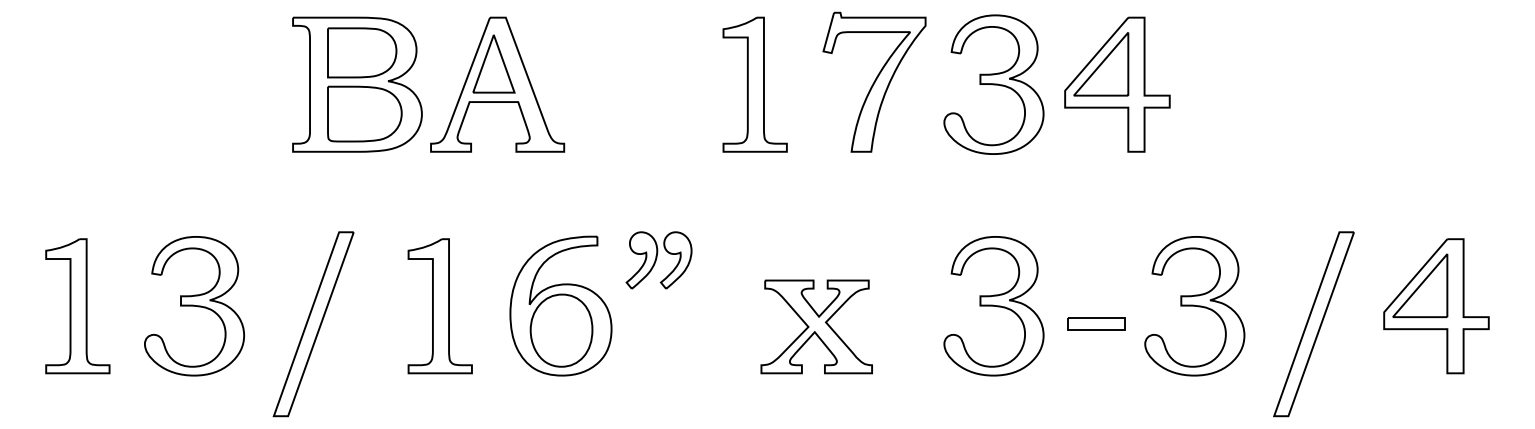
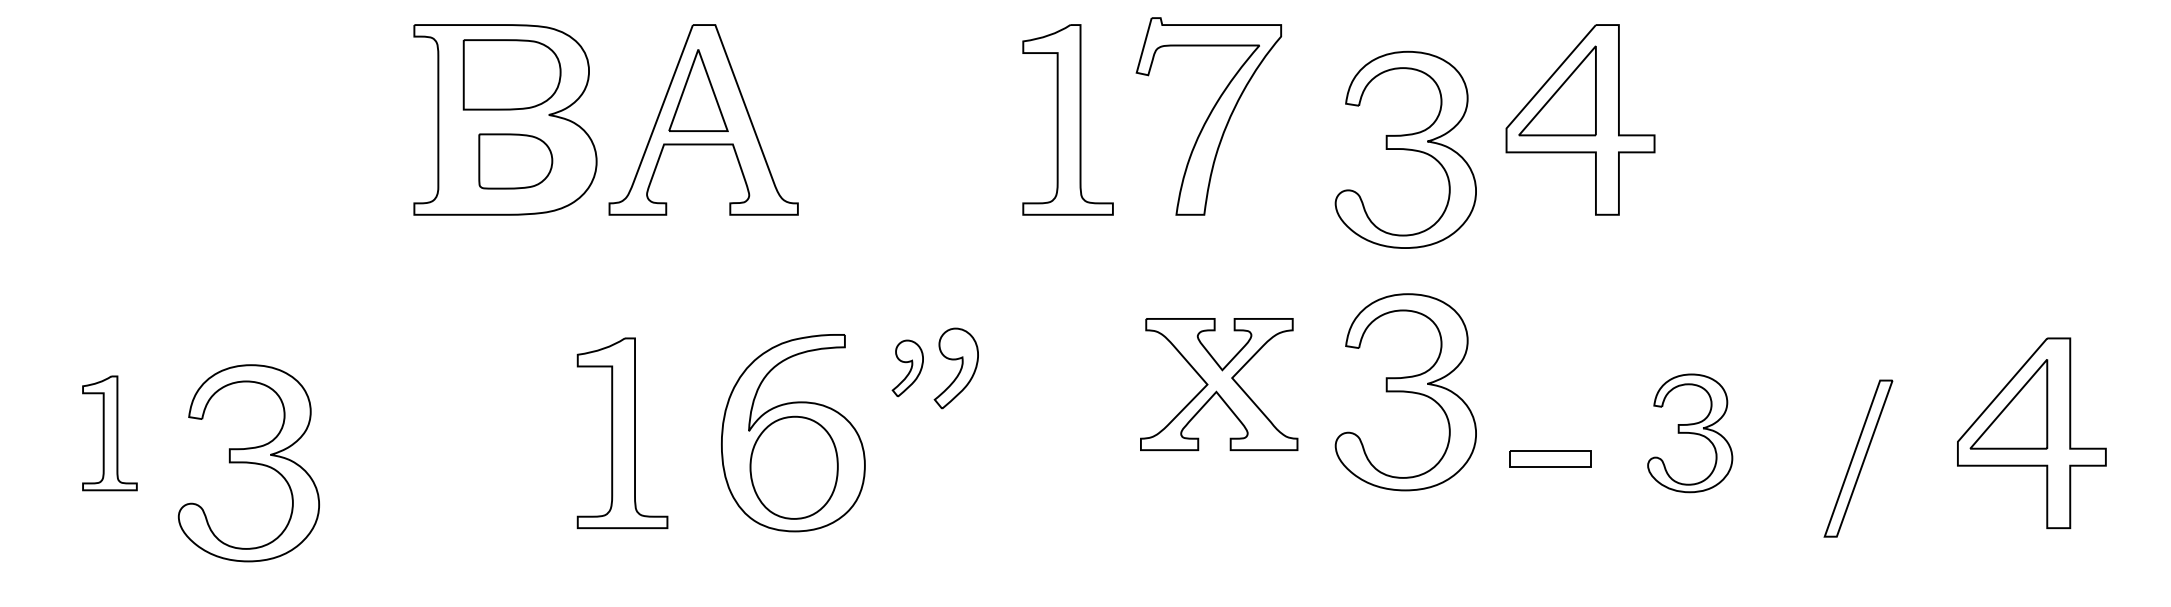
part: (874, 82) -> (1208, 116), moved
part: (993, 84) -> (1405, 149), moved
part: (364, 114) -> (515, 161), size x0.7
part: (641, 260) -> (907, 368), size x0.7
part: (77, 306) -> (109, 433), size x0.6
part: (194, 306) -> (248, 463), moved
part: (993, 306) -> (1405, 392), moved
part: (1195, 306) -> (1690, 433), size x0.6
part: (313, 324) -> (443, 458), removed
part: (1313, 324) -> (1858, 458), size x0.6
part: (816, 326) -> (1219, 384), moved

